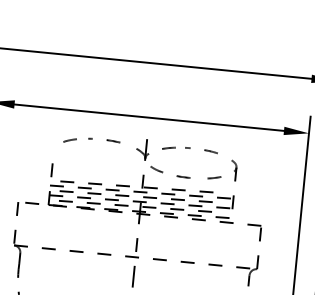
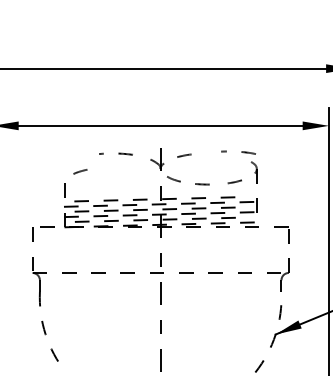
line: (70, 140) -> (80, 171), moved
curve: (204, 150) -> (241, 152), moved

